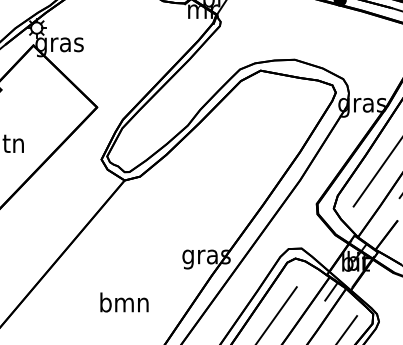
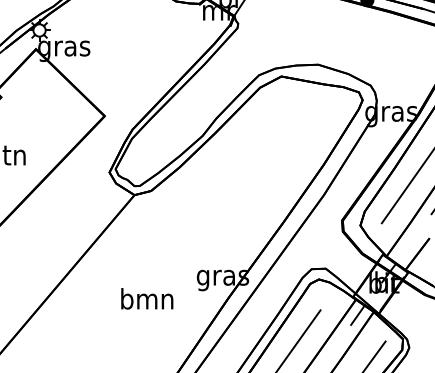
text: (124, 302) -> (147, 298), moved

